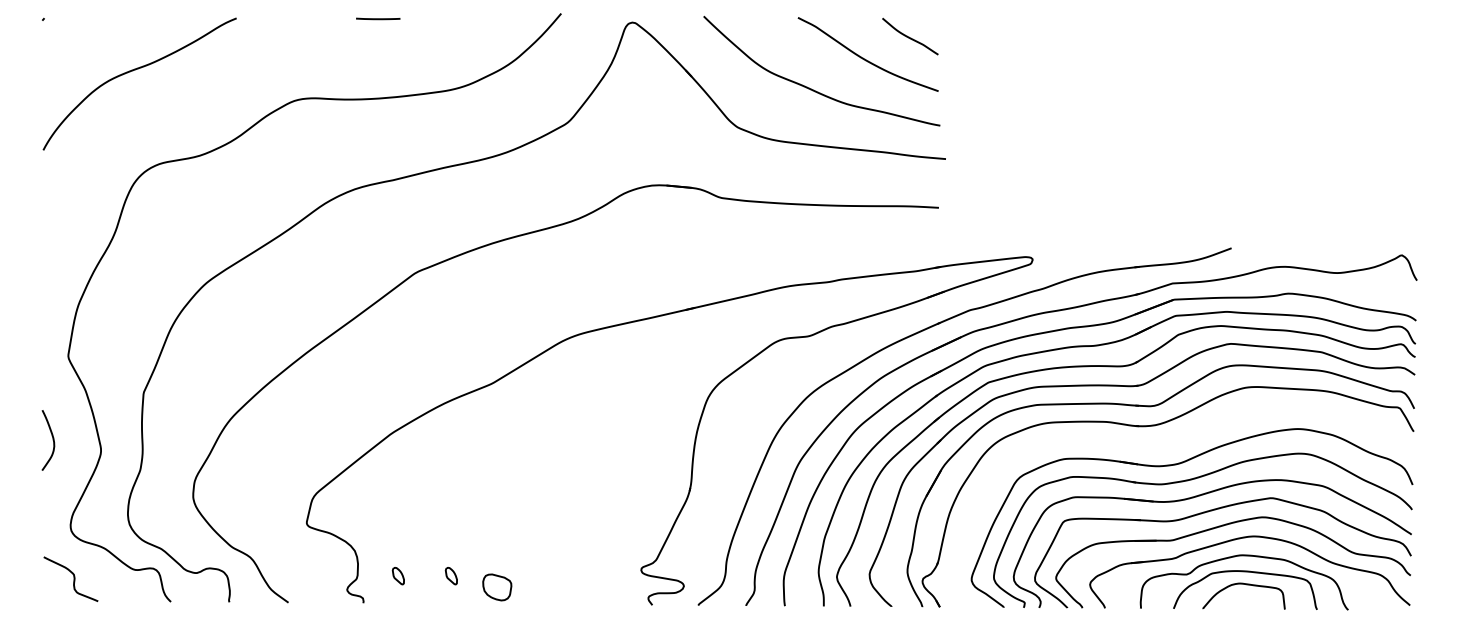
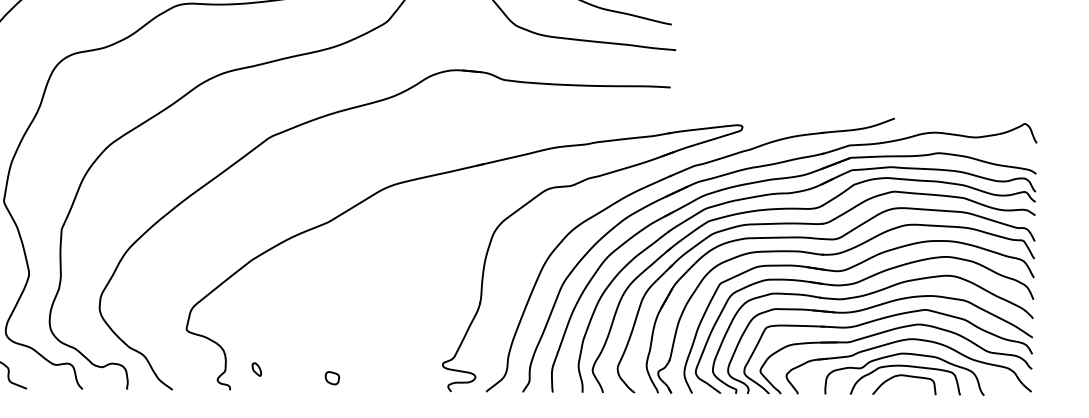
part: (1166, 447) -> (845, 271), added
part: (450, 576) -> (296, 369), removed
part: (496, 587) -> (331, 378), size x0.62

